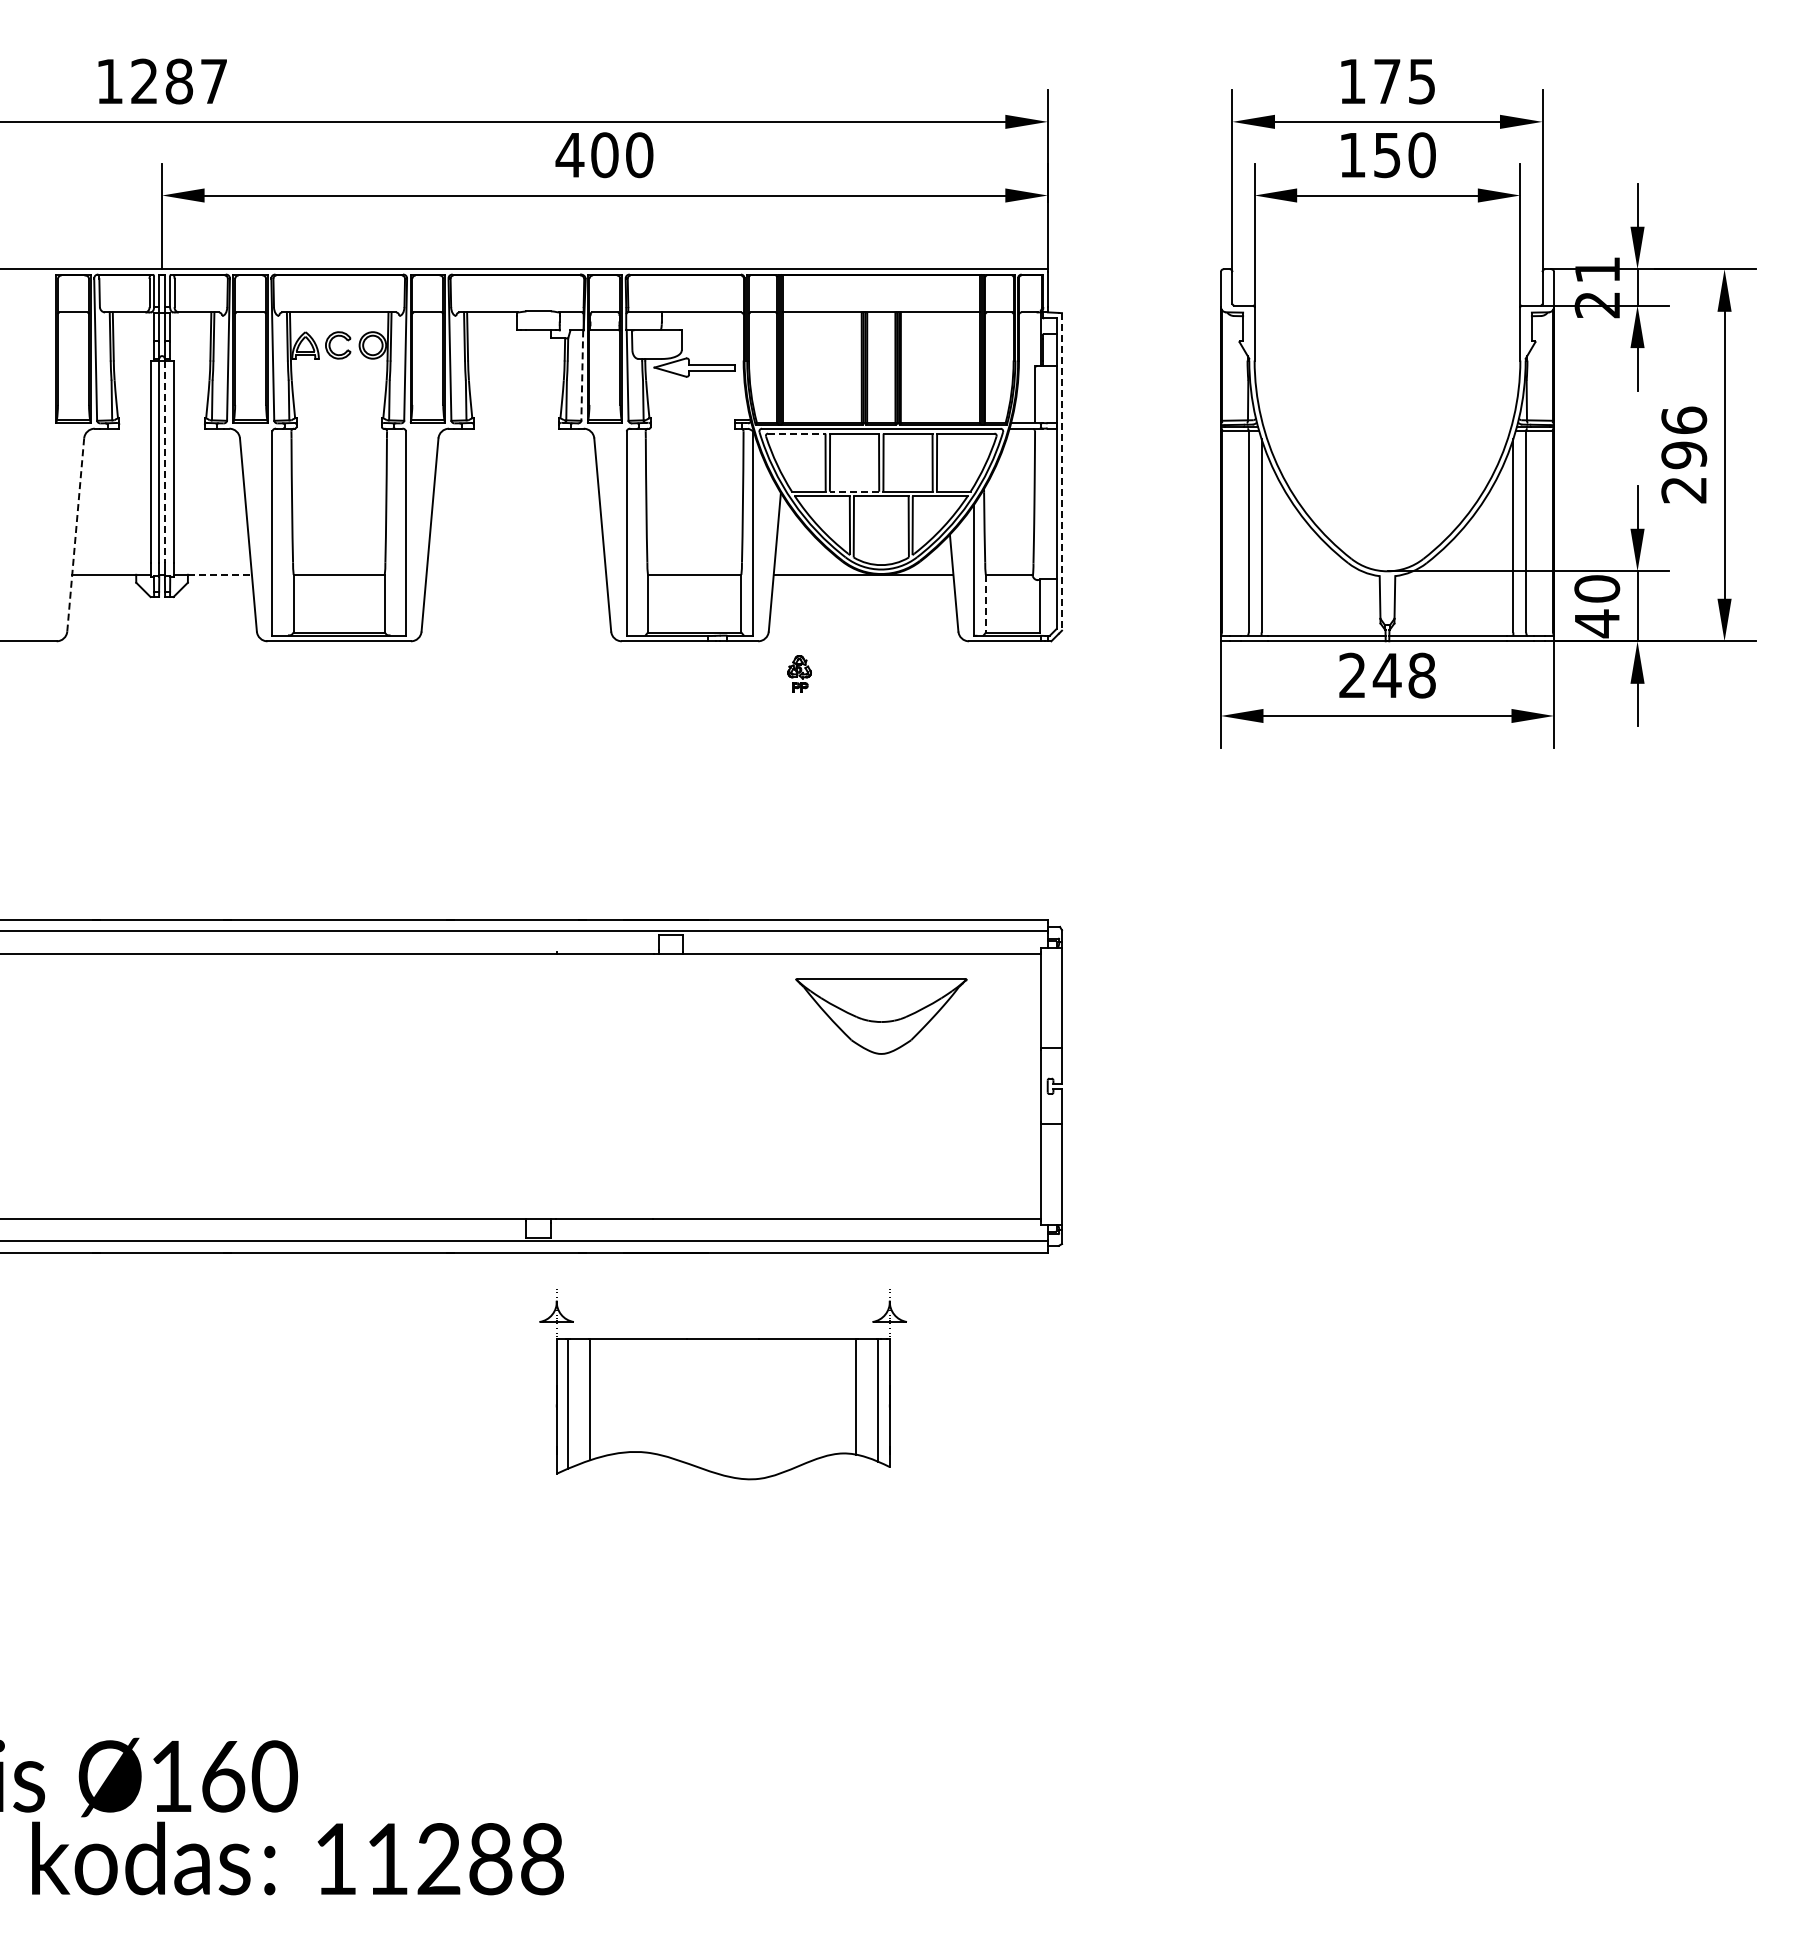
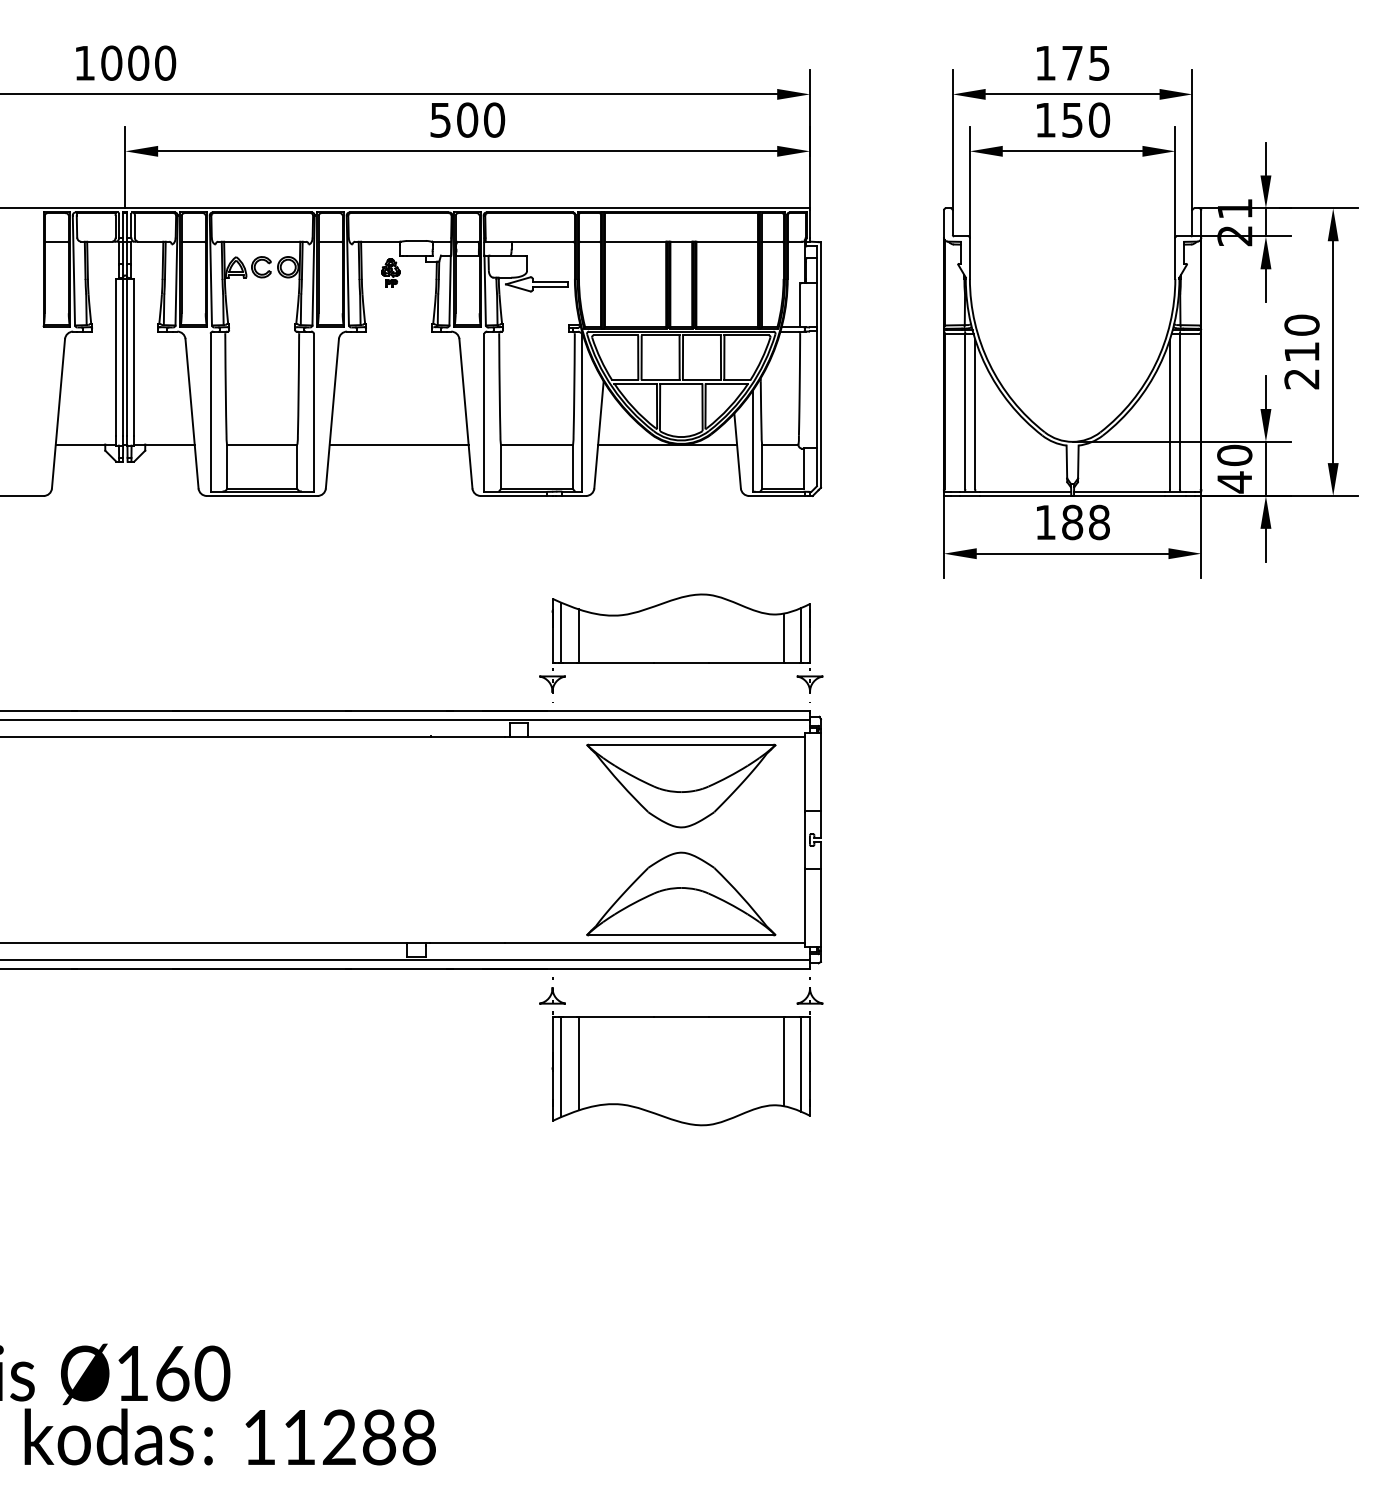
text: (179, 81) -> (138, 63), 1287 -> 1000
text: (569, 155) -> (440, 120), 400 -> 500
line: (582, 376) -> (450, 291), dashed -> solid
line: (796, 433) -> (615, 335), dashed -> solid
text: (1684, 437) -> (1302, 338), 296 -> 210
line: (164, 462) -> (127, 357), dashed -> solid
line: (1062, 471) -> (821, 364), dashed -> solid
line: (854, 491) -> (660, 380), dashed -> solid
line: (75, 535) -> (58, 414), dashed -> solid
line: (219, 574) -> (169, 444), dashed -> solid
line: (516, 574) -> (399, 444), added
line: (985, 603) -> (761, 466), dashed -> solid
part: (799, 673) -> (390, 272), moved
text: (1370, 675) -> (1059, 522), 248 -> 188
part: (880, 837) -> (680, 647), added
part: (881, 1016) -> (681, 786), size x1.43
part: (880, 1155) -> (680, 893), added
part: (722, 1384) -> (680, 1051), moved

